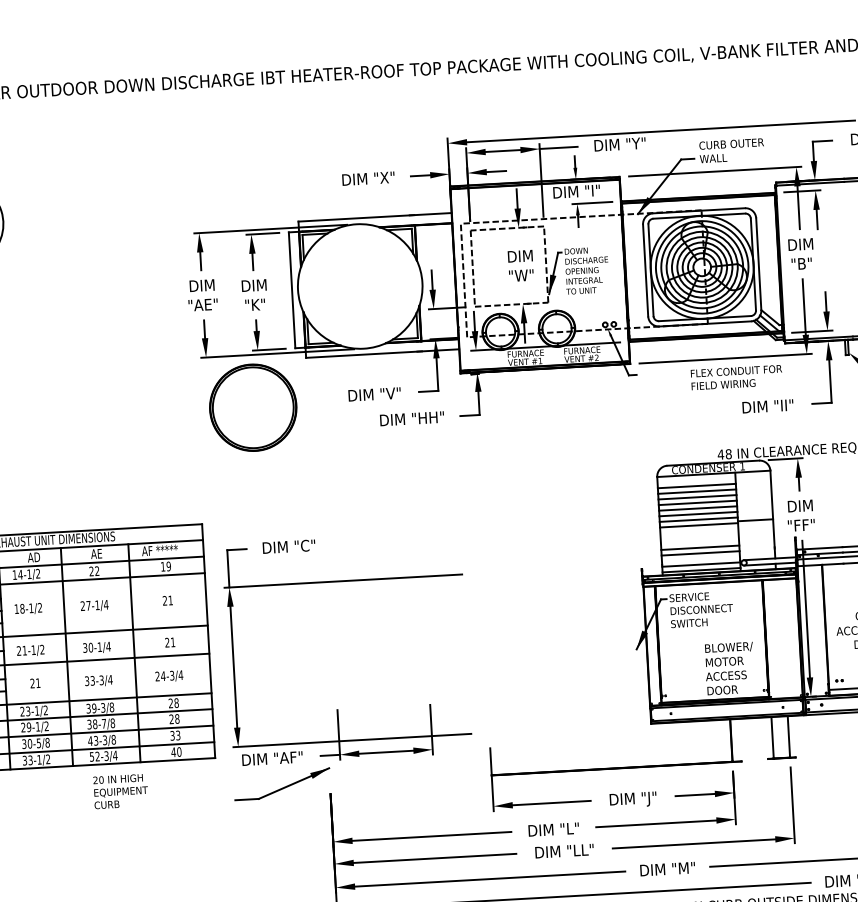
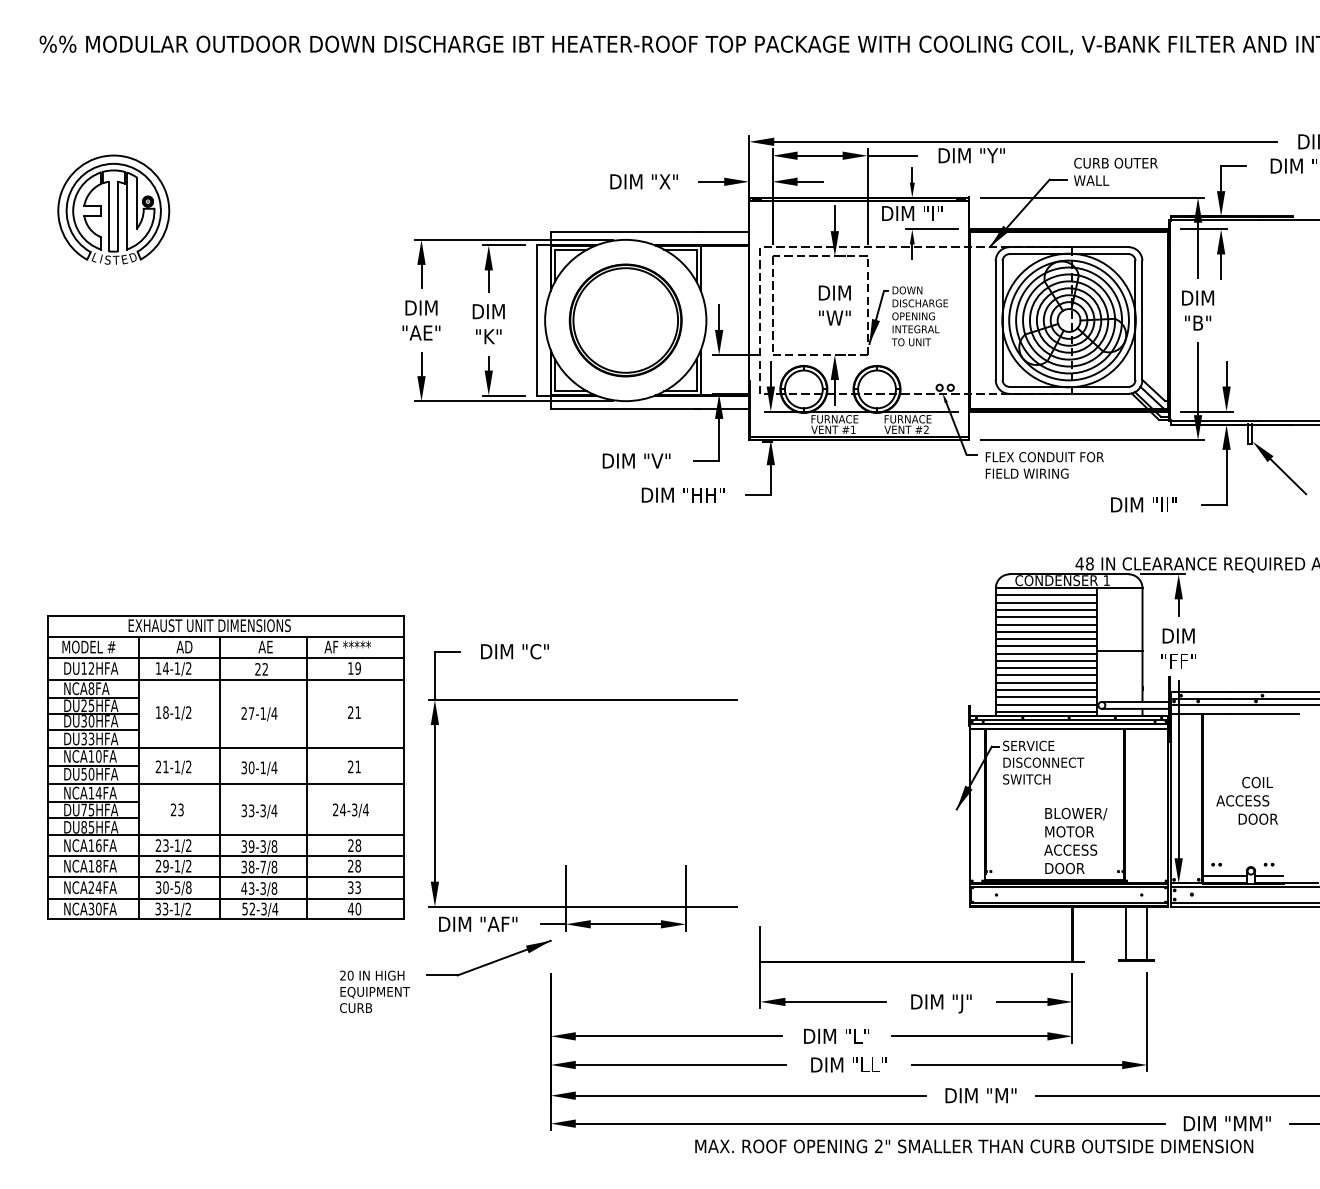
text: (736, 377) -> (1044, 465), moved
part: (253, 407) -> (625, 320), moved
line: (695, 480) -> (1045, 595), added
line: (698, 530) -> (1045, 660), added
line: (699, 536) -> (1045, 668), added
line: (699, 542) -> (1045, 675), added
line: (700, 559) -> (1045, 697), added
text: (37, 682) -> (180, 809), 21 -> 23
text: (121, 791) -> (375, 991), moved

